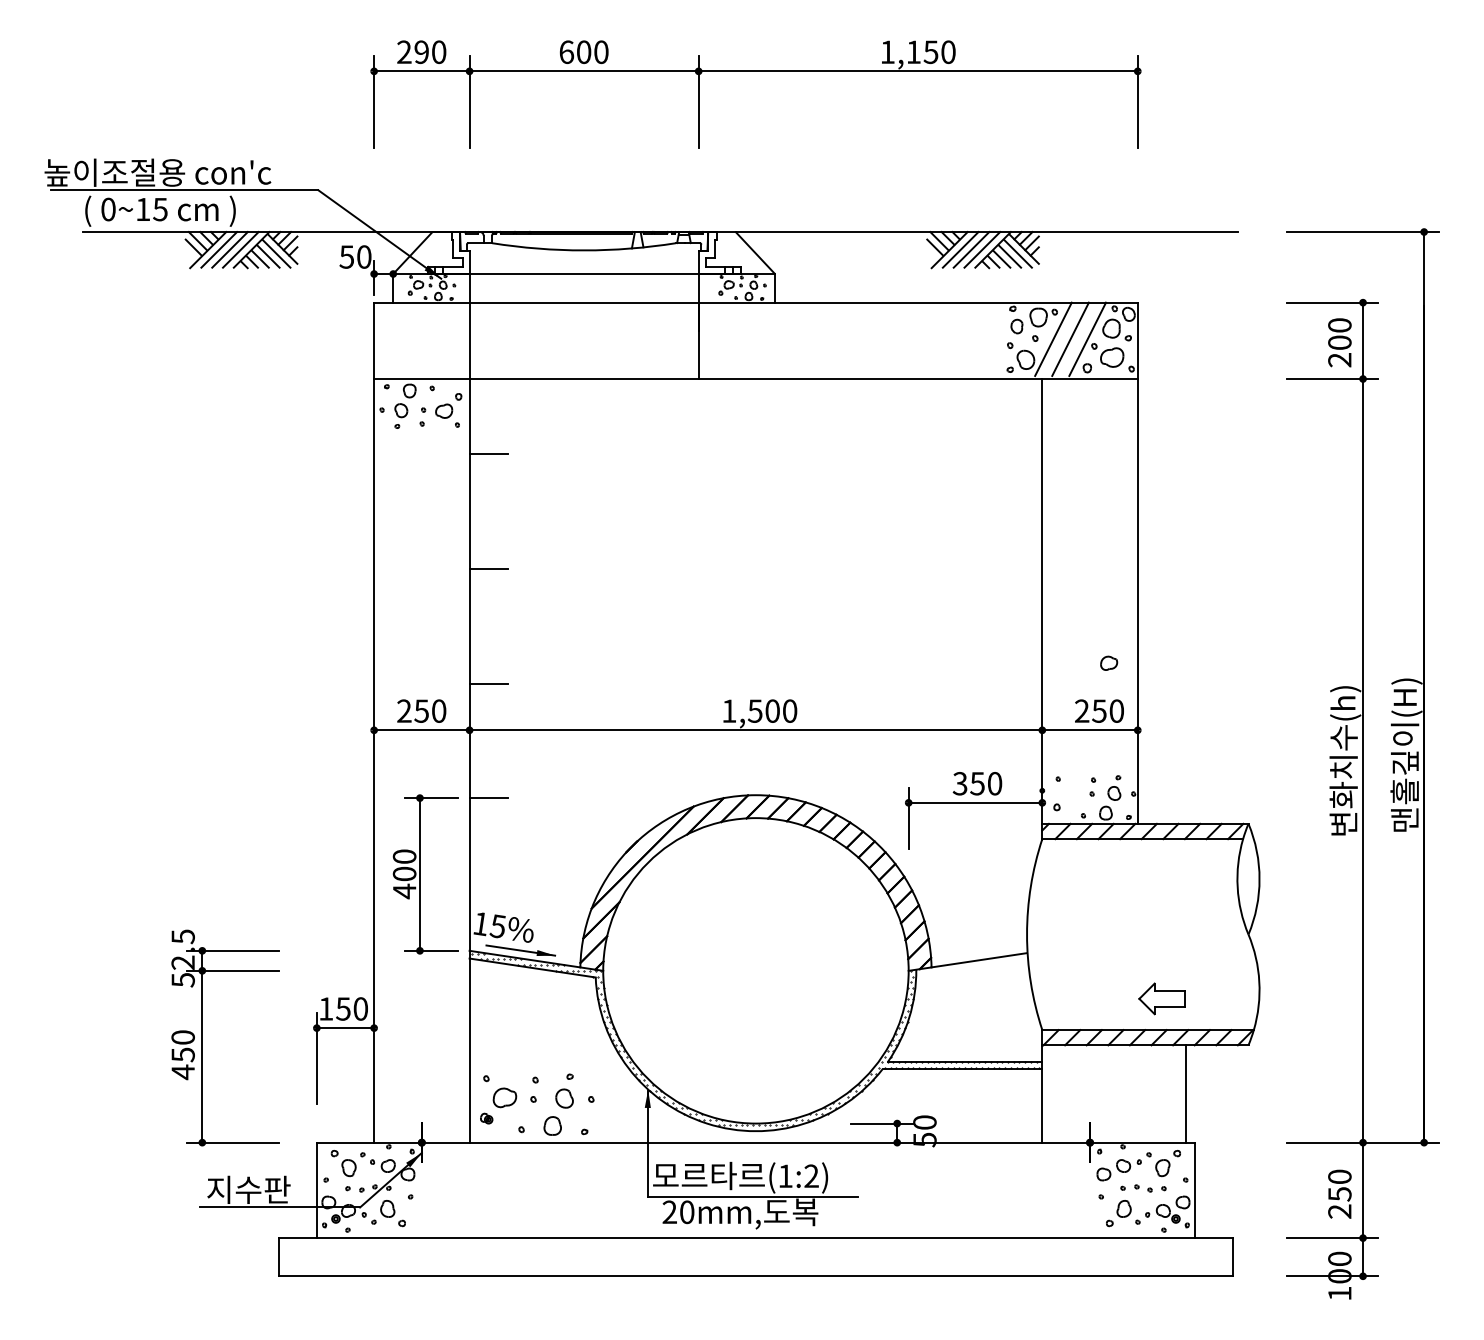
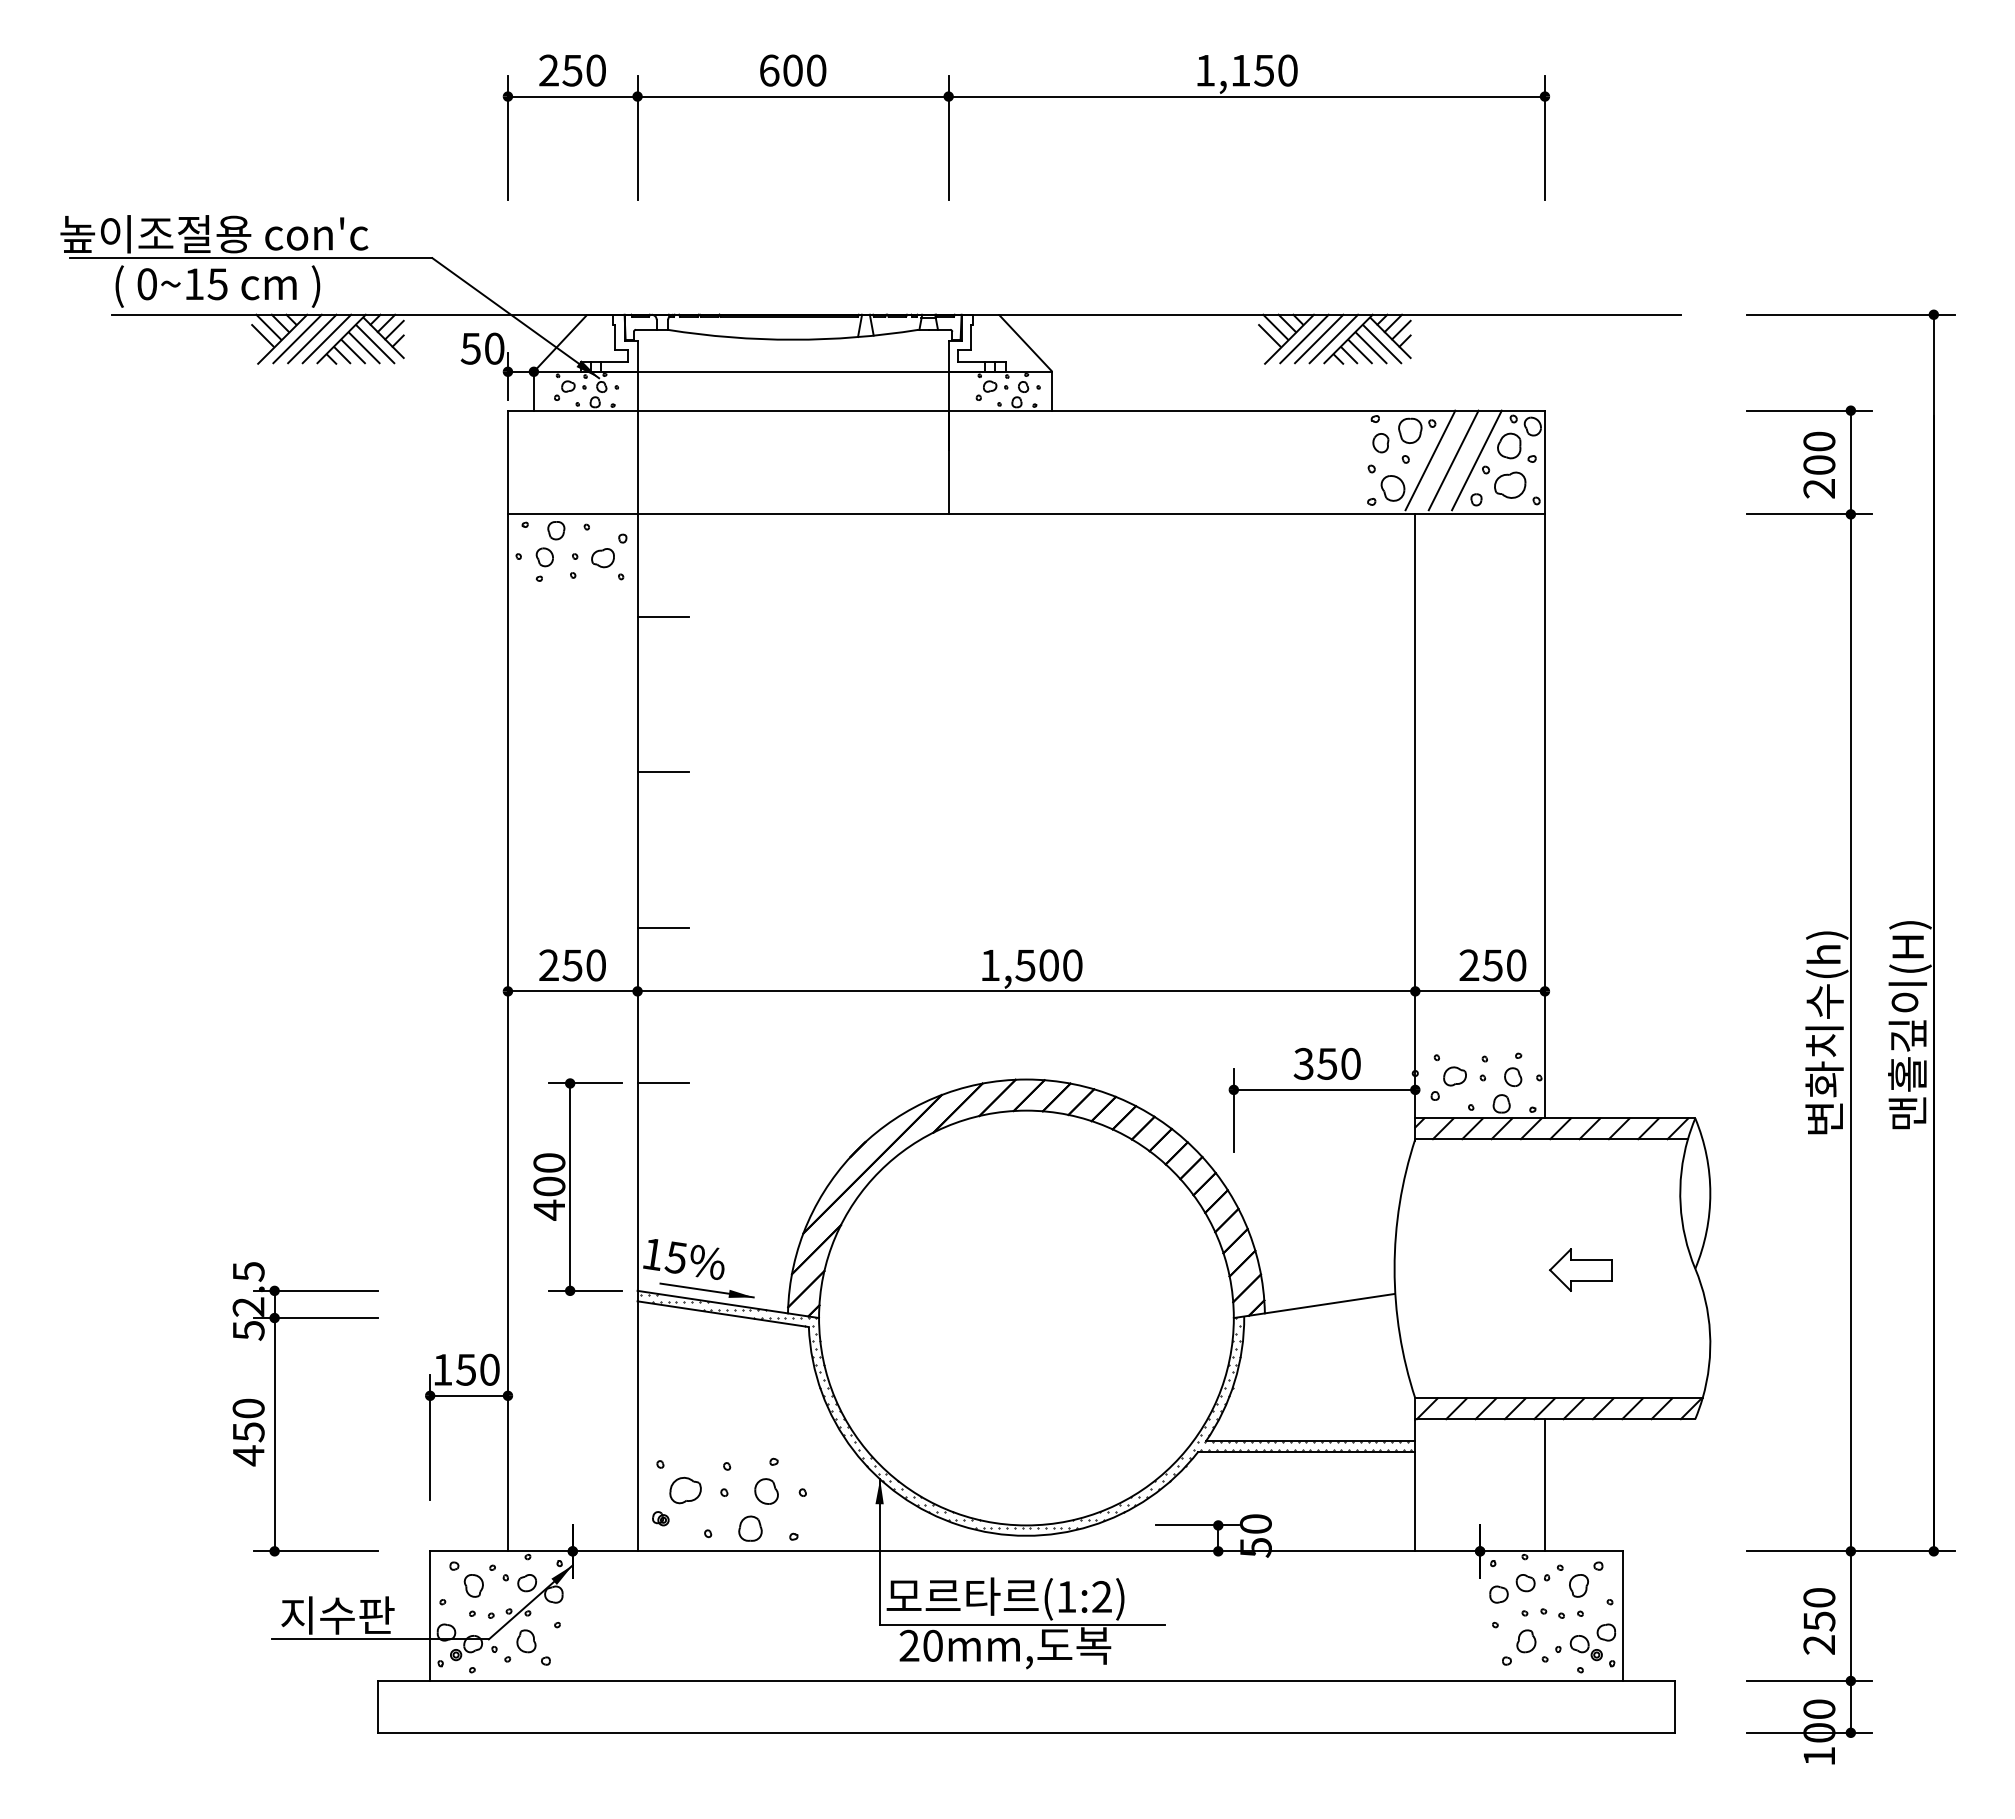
text: (421, 52) -> (572, 70), 290 -> 250
part: (1108, 663) -> (1454, 1076), moved
part: (1161, 998) -> (1580, 1269), moved
line: (1186, 1094) -> (1544, 1485), moved

